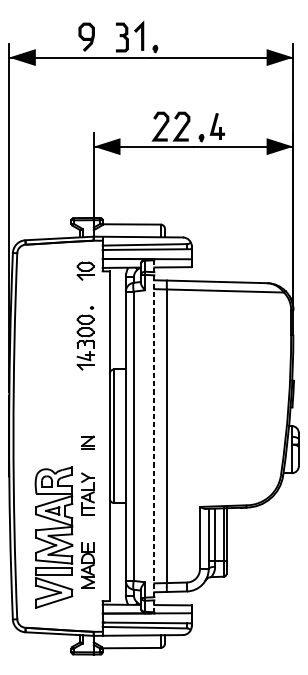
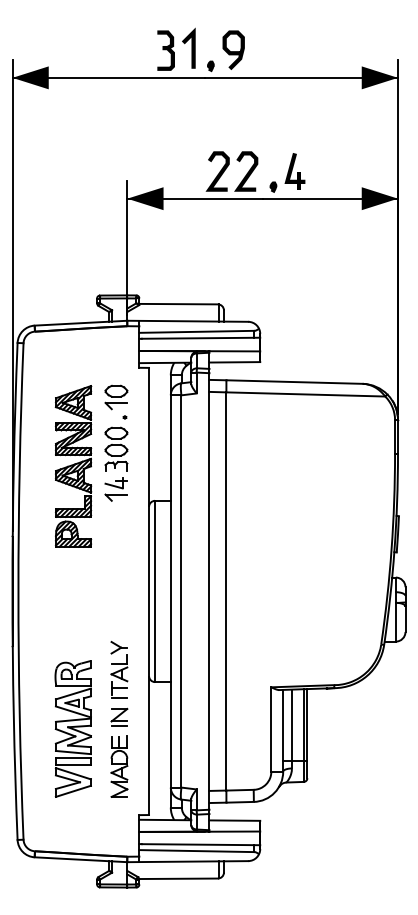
curve: (86, 38) -> (233, 51), moved
part: (85, 271) -> (116, 397), moved
part: (54, 344) -> (73, 466), added
line: (154, 435) -> (209, 590), dashed -> solid
part: (88, 442) -> (119, 716), moved
part: (53, 537) -> (72, 728), size x0.71

